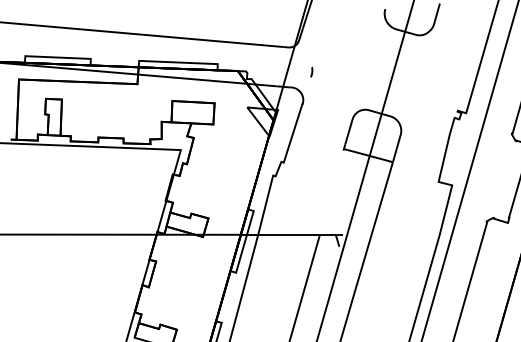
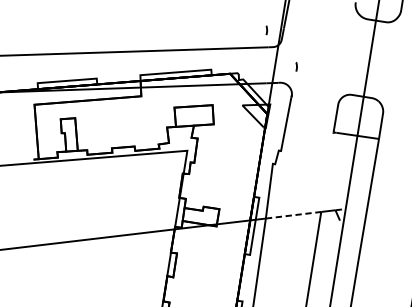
curve: (283, 27) -> (266, 29), added
line: (289, 234) -> (293, 214), solid -> dashed

